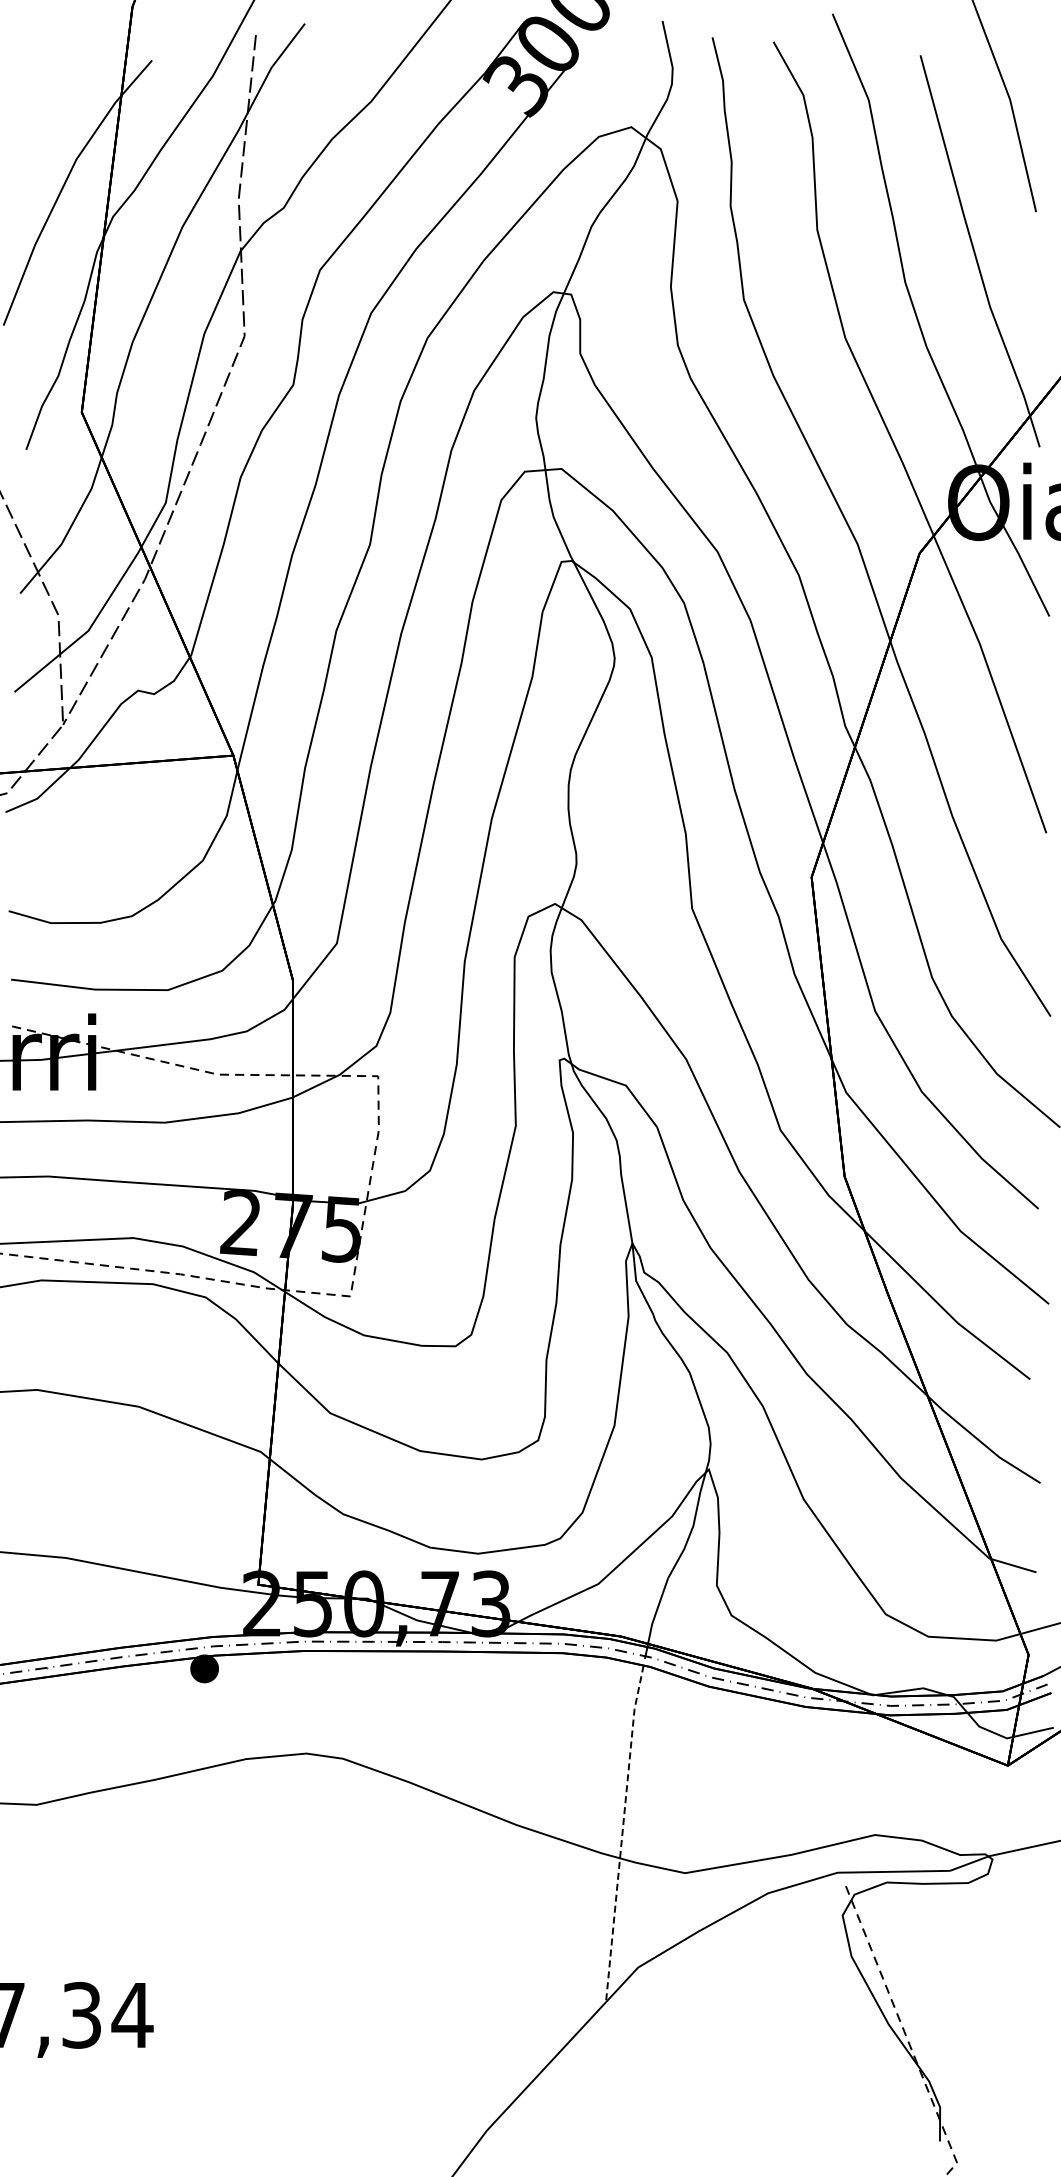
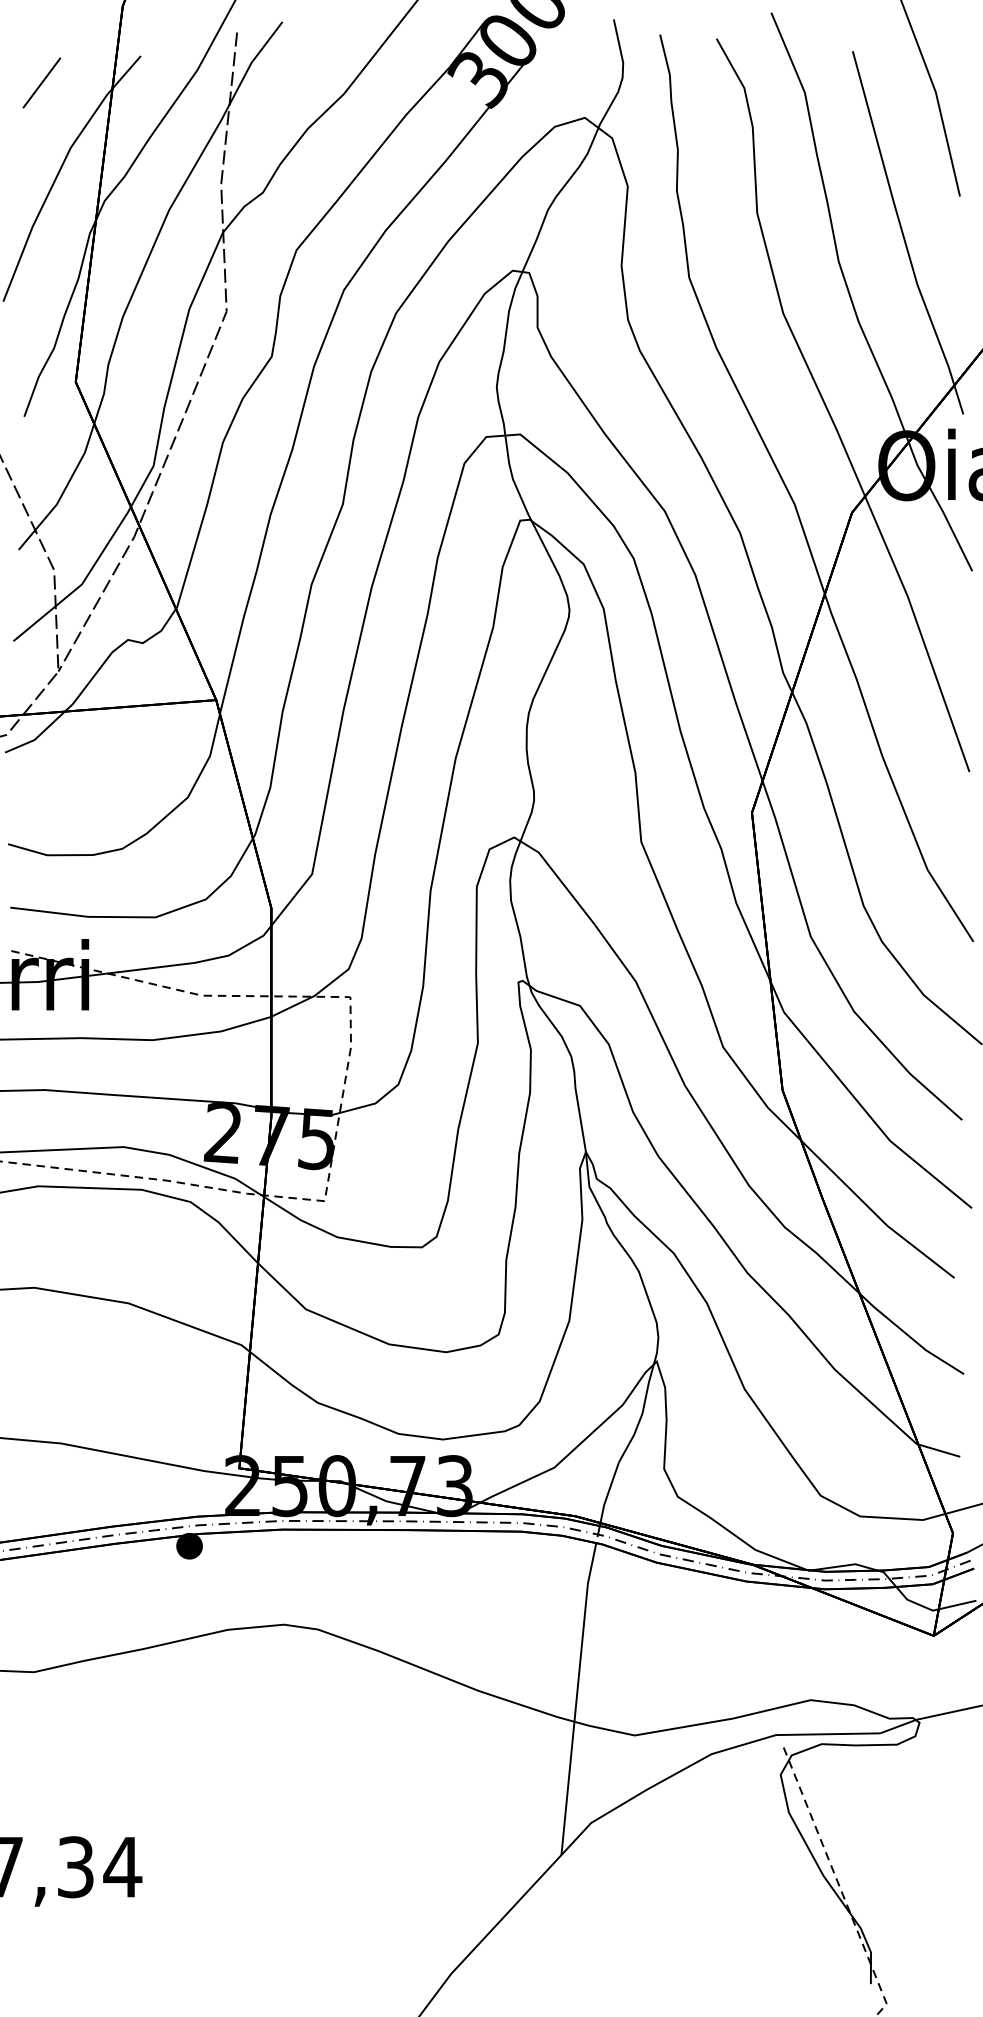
line: (44, 89) -> (41, 82), added
line: (622, 1833) -> (576, 1698), dashed -> solid

